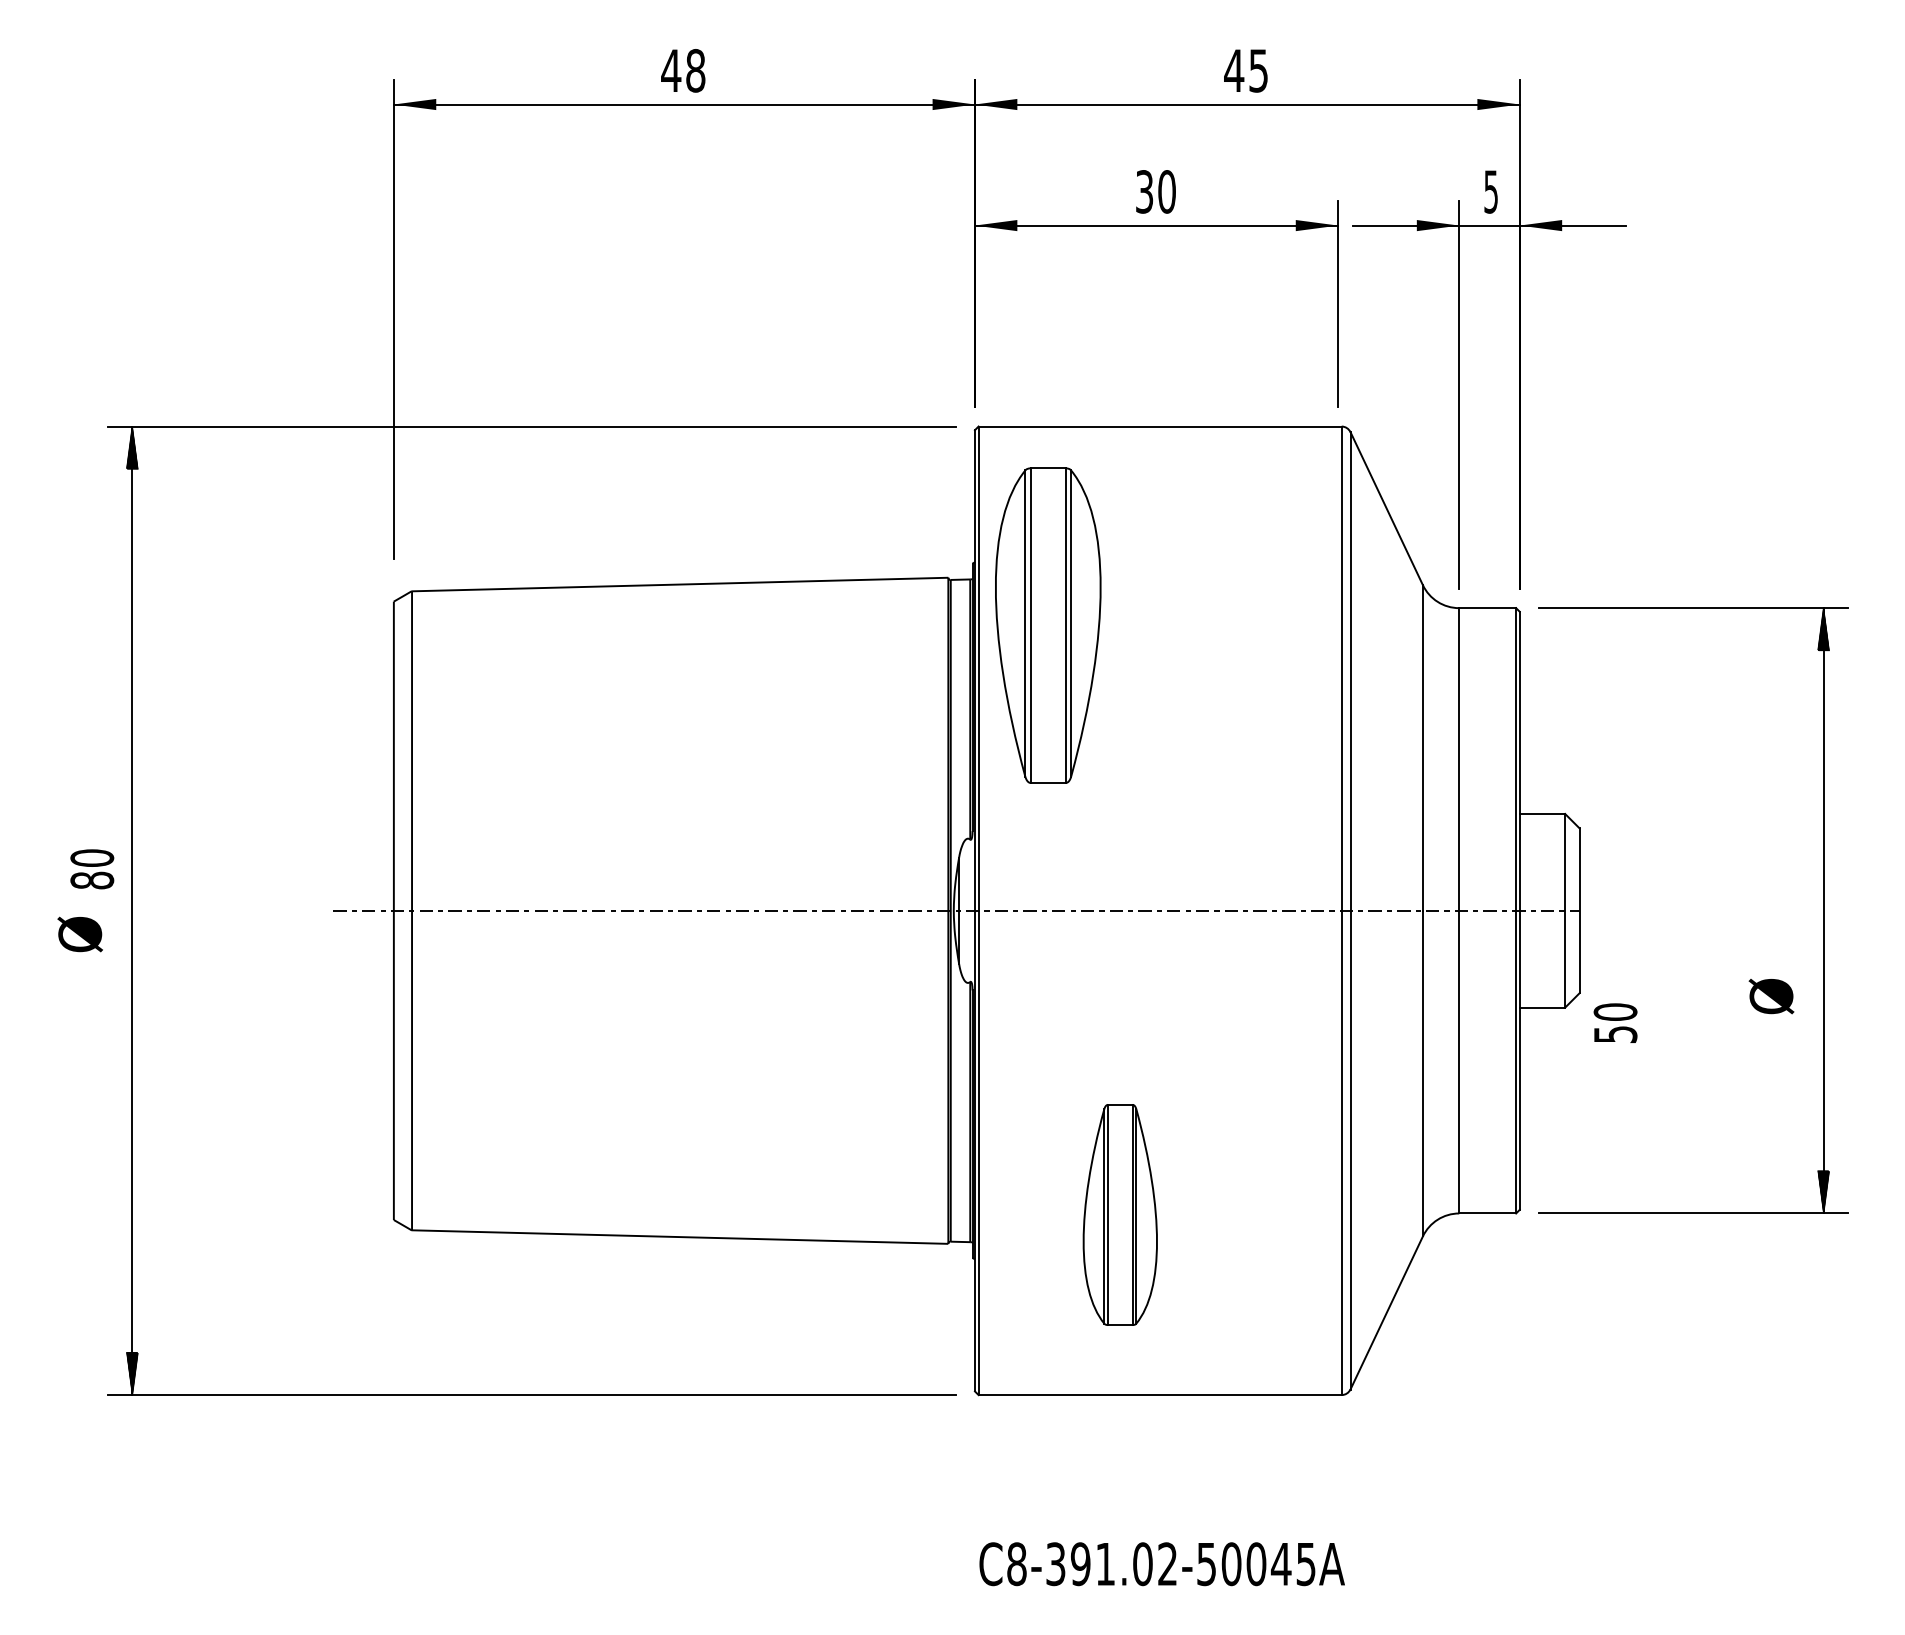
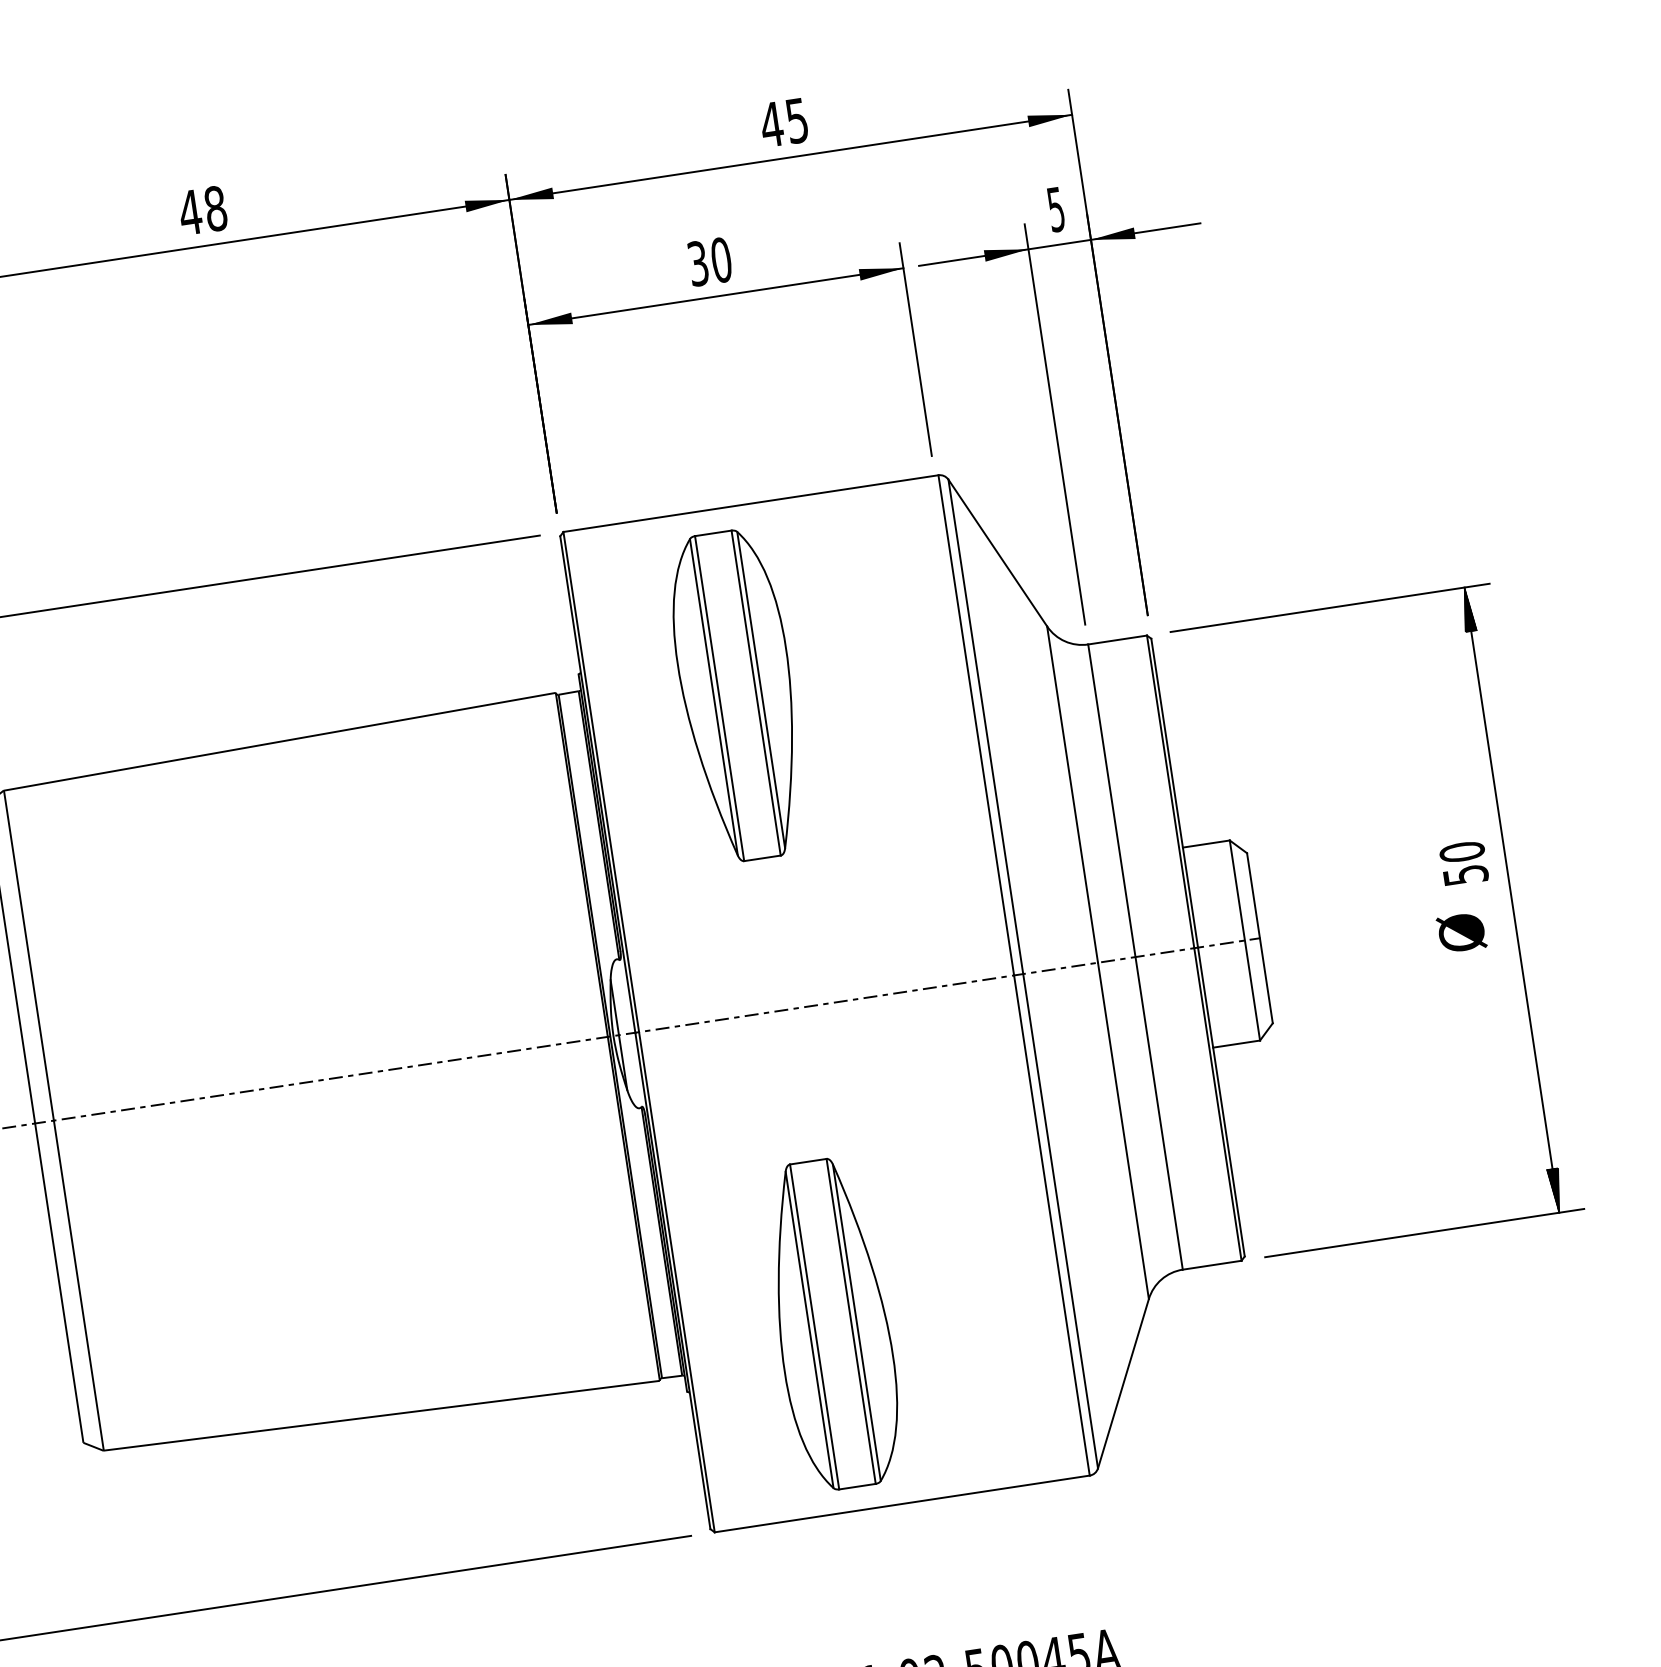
part: (1048, 625) -> (738, 695), moved
text: (1771, 996) -> (1461, 932), moved
text: (1615, 1022) -> (1463, 862), moved
part: (1120, 1214) -> (833, 1323), size x1.43

